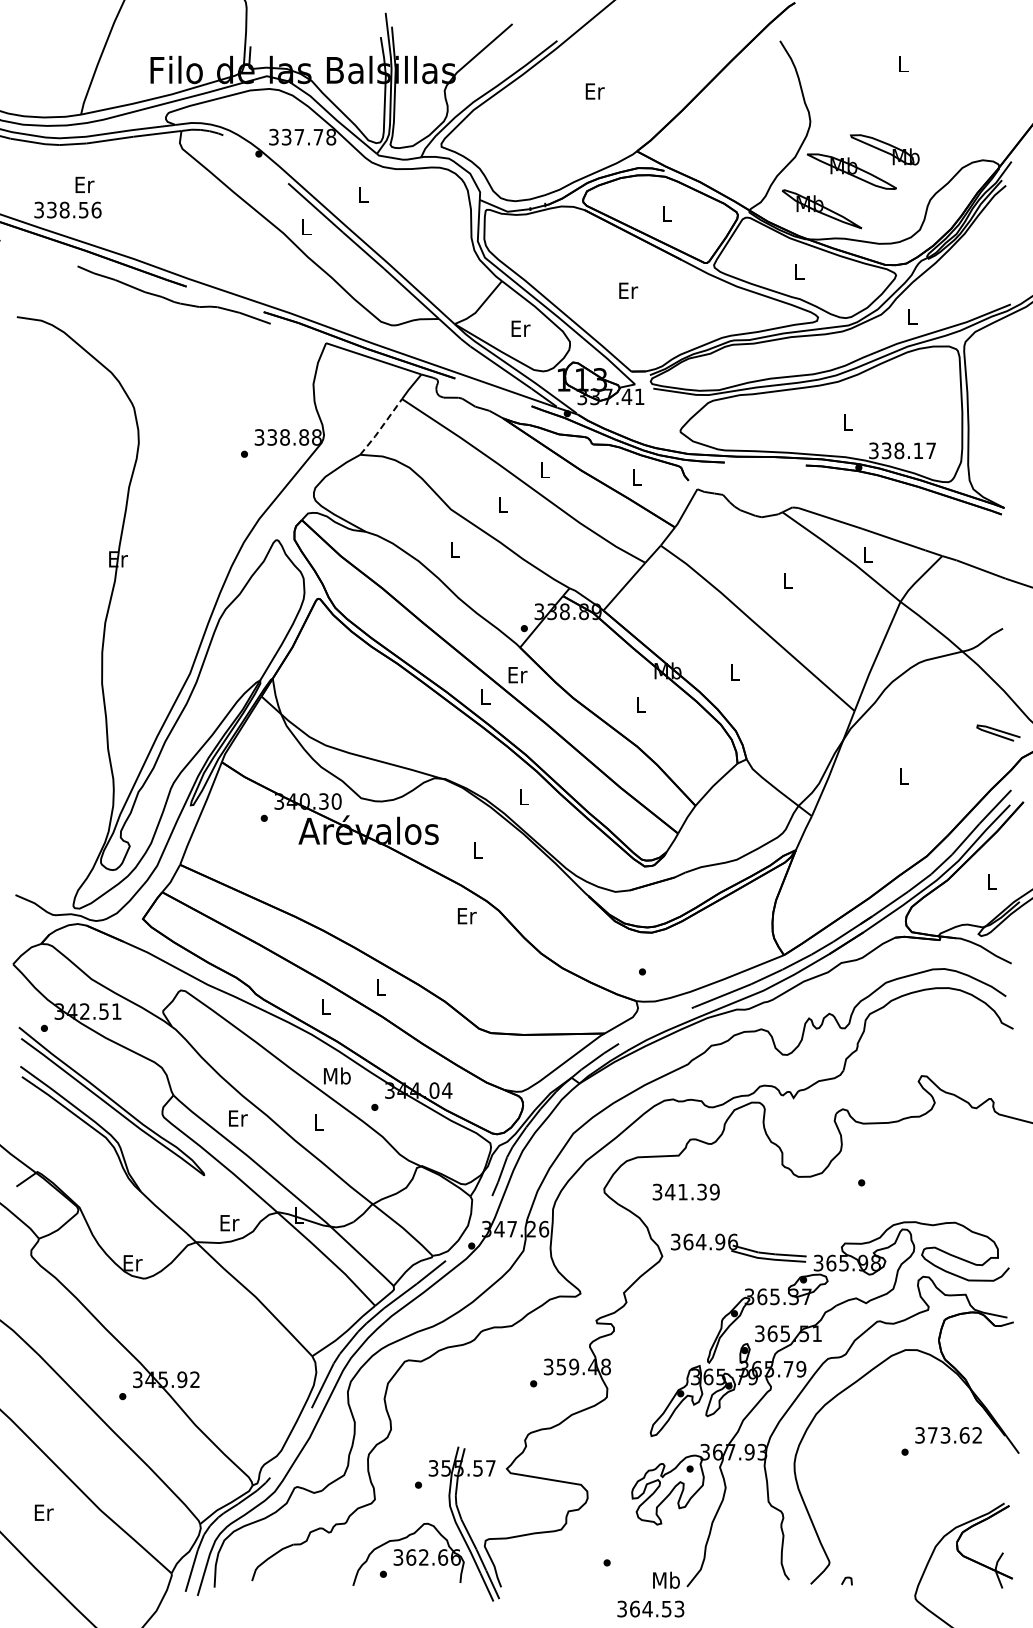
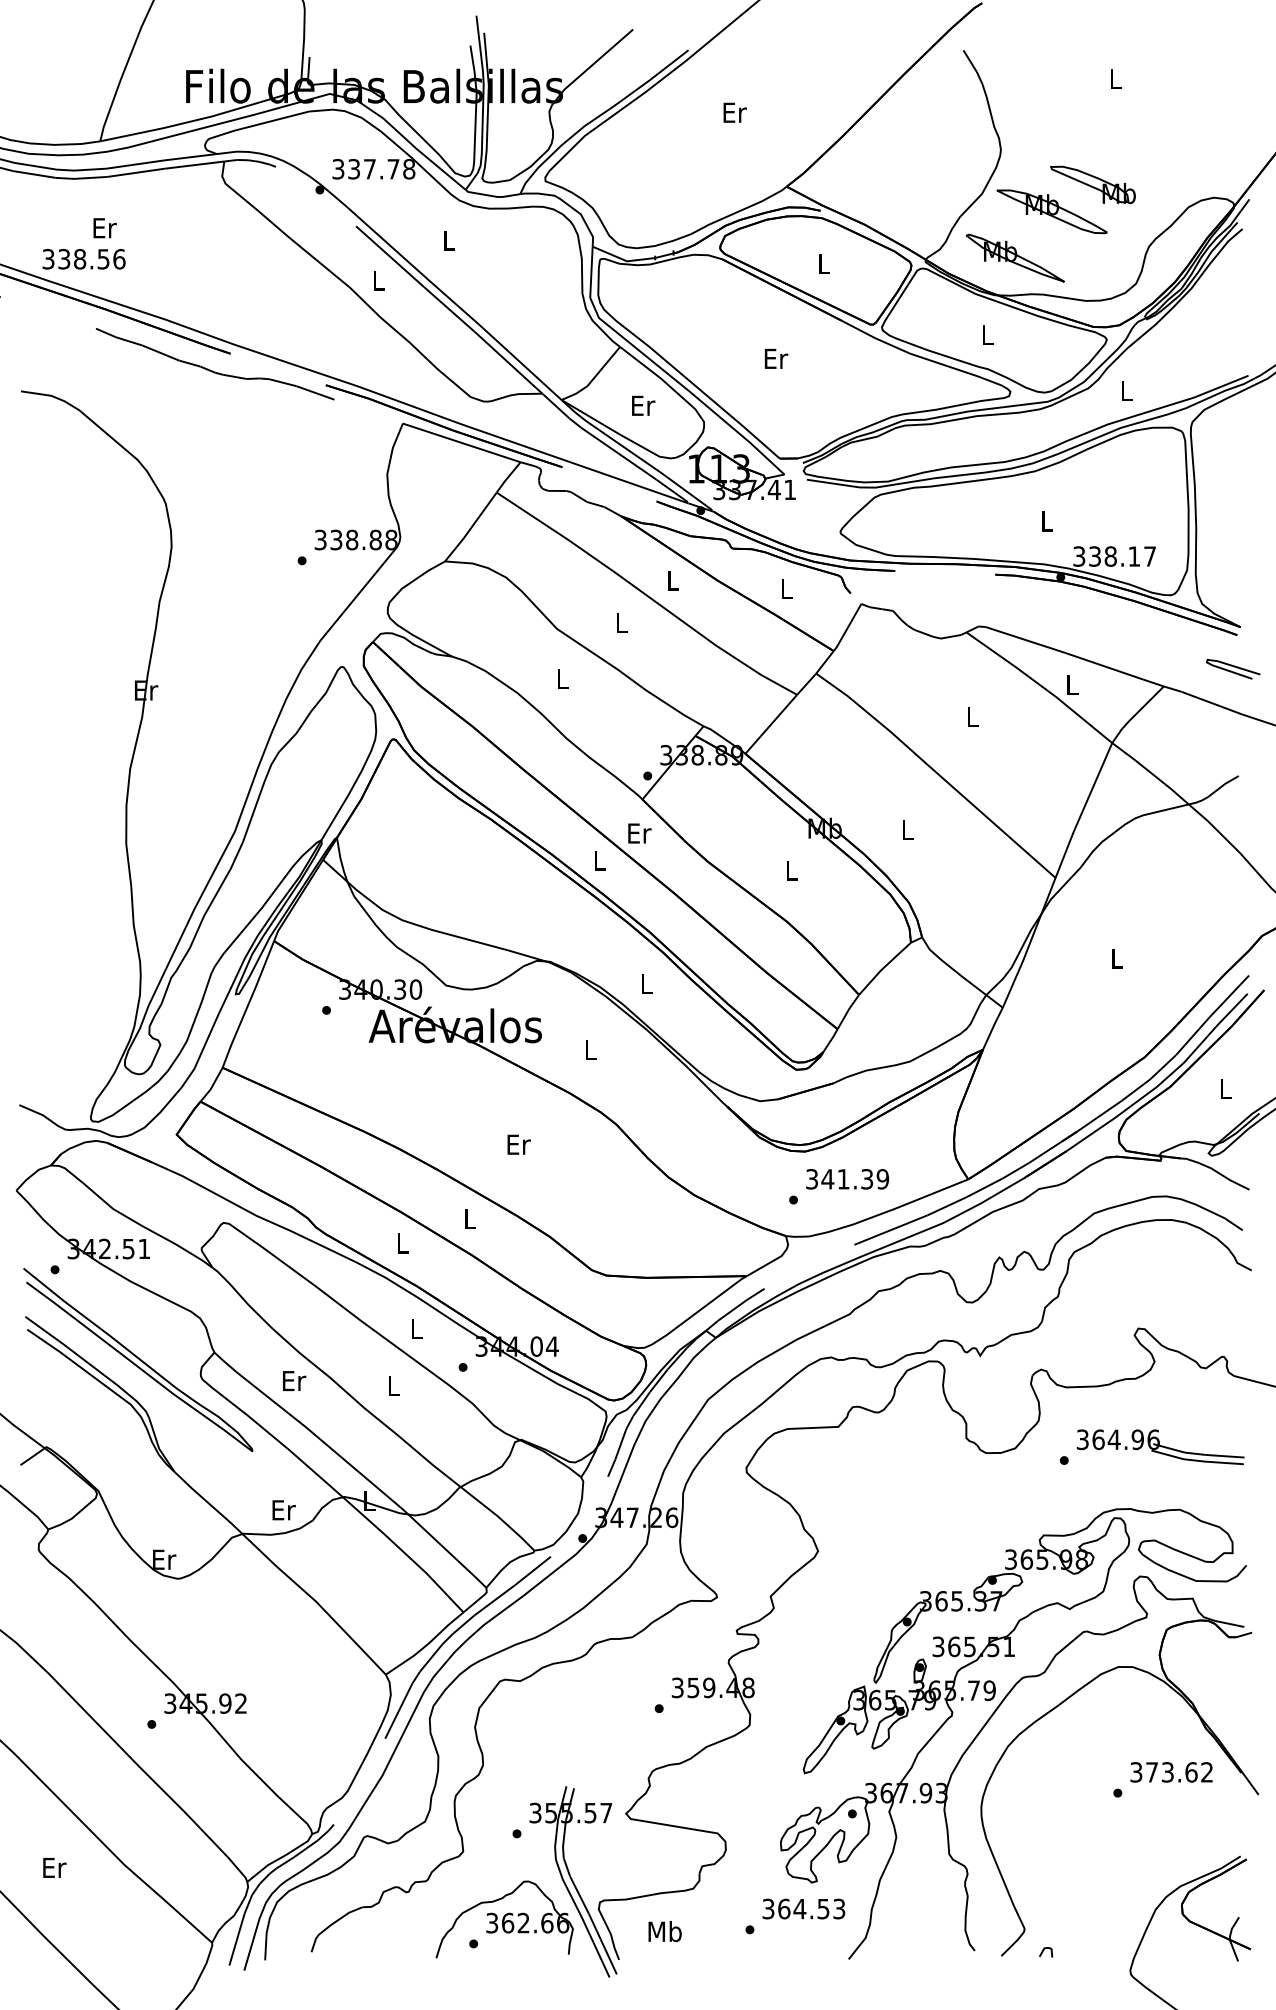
line: (381, 427) -> (471, 527), dashed -> solid
curve: (998, 731) -> (1233, 667), moved
text: (466, 916) -> (518, 1145), moved
text: (337, 1075) -> (416, 1327), Mb -> L
text: (685, 1191) -> (846, 1178), moved
part: (738, 1247) -> (1160, 1446), moved
text: (666, 1579) -> (665, 1930), moved
text: (650, 1608) -> (803, 1908), moved

